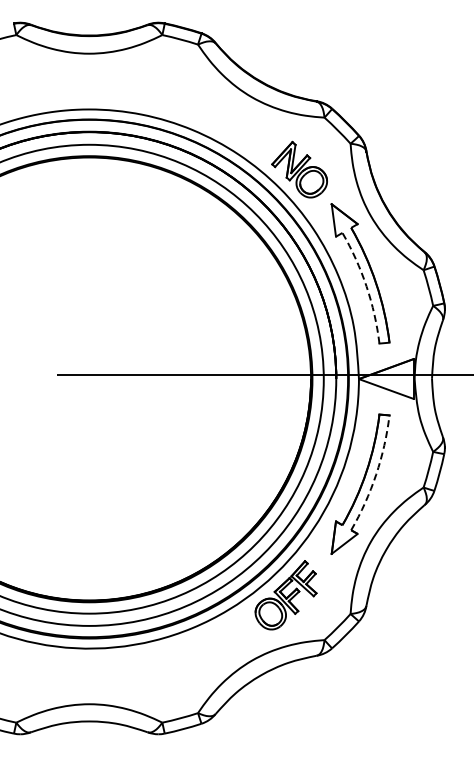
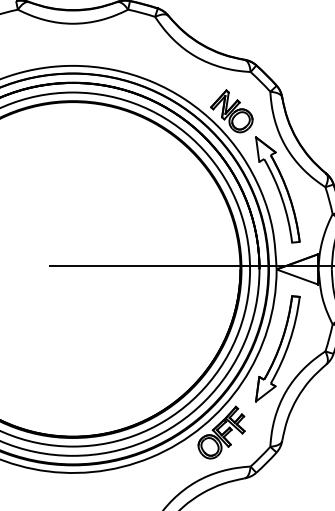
arc: (366, 286) -> (282, 199), dashed -> solid
arc: (376, 474) -> (289, 341), dashed -> solid

